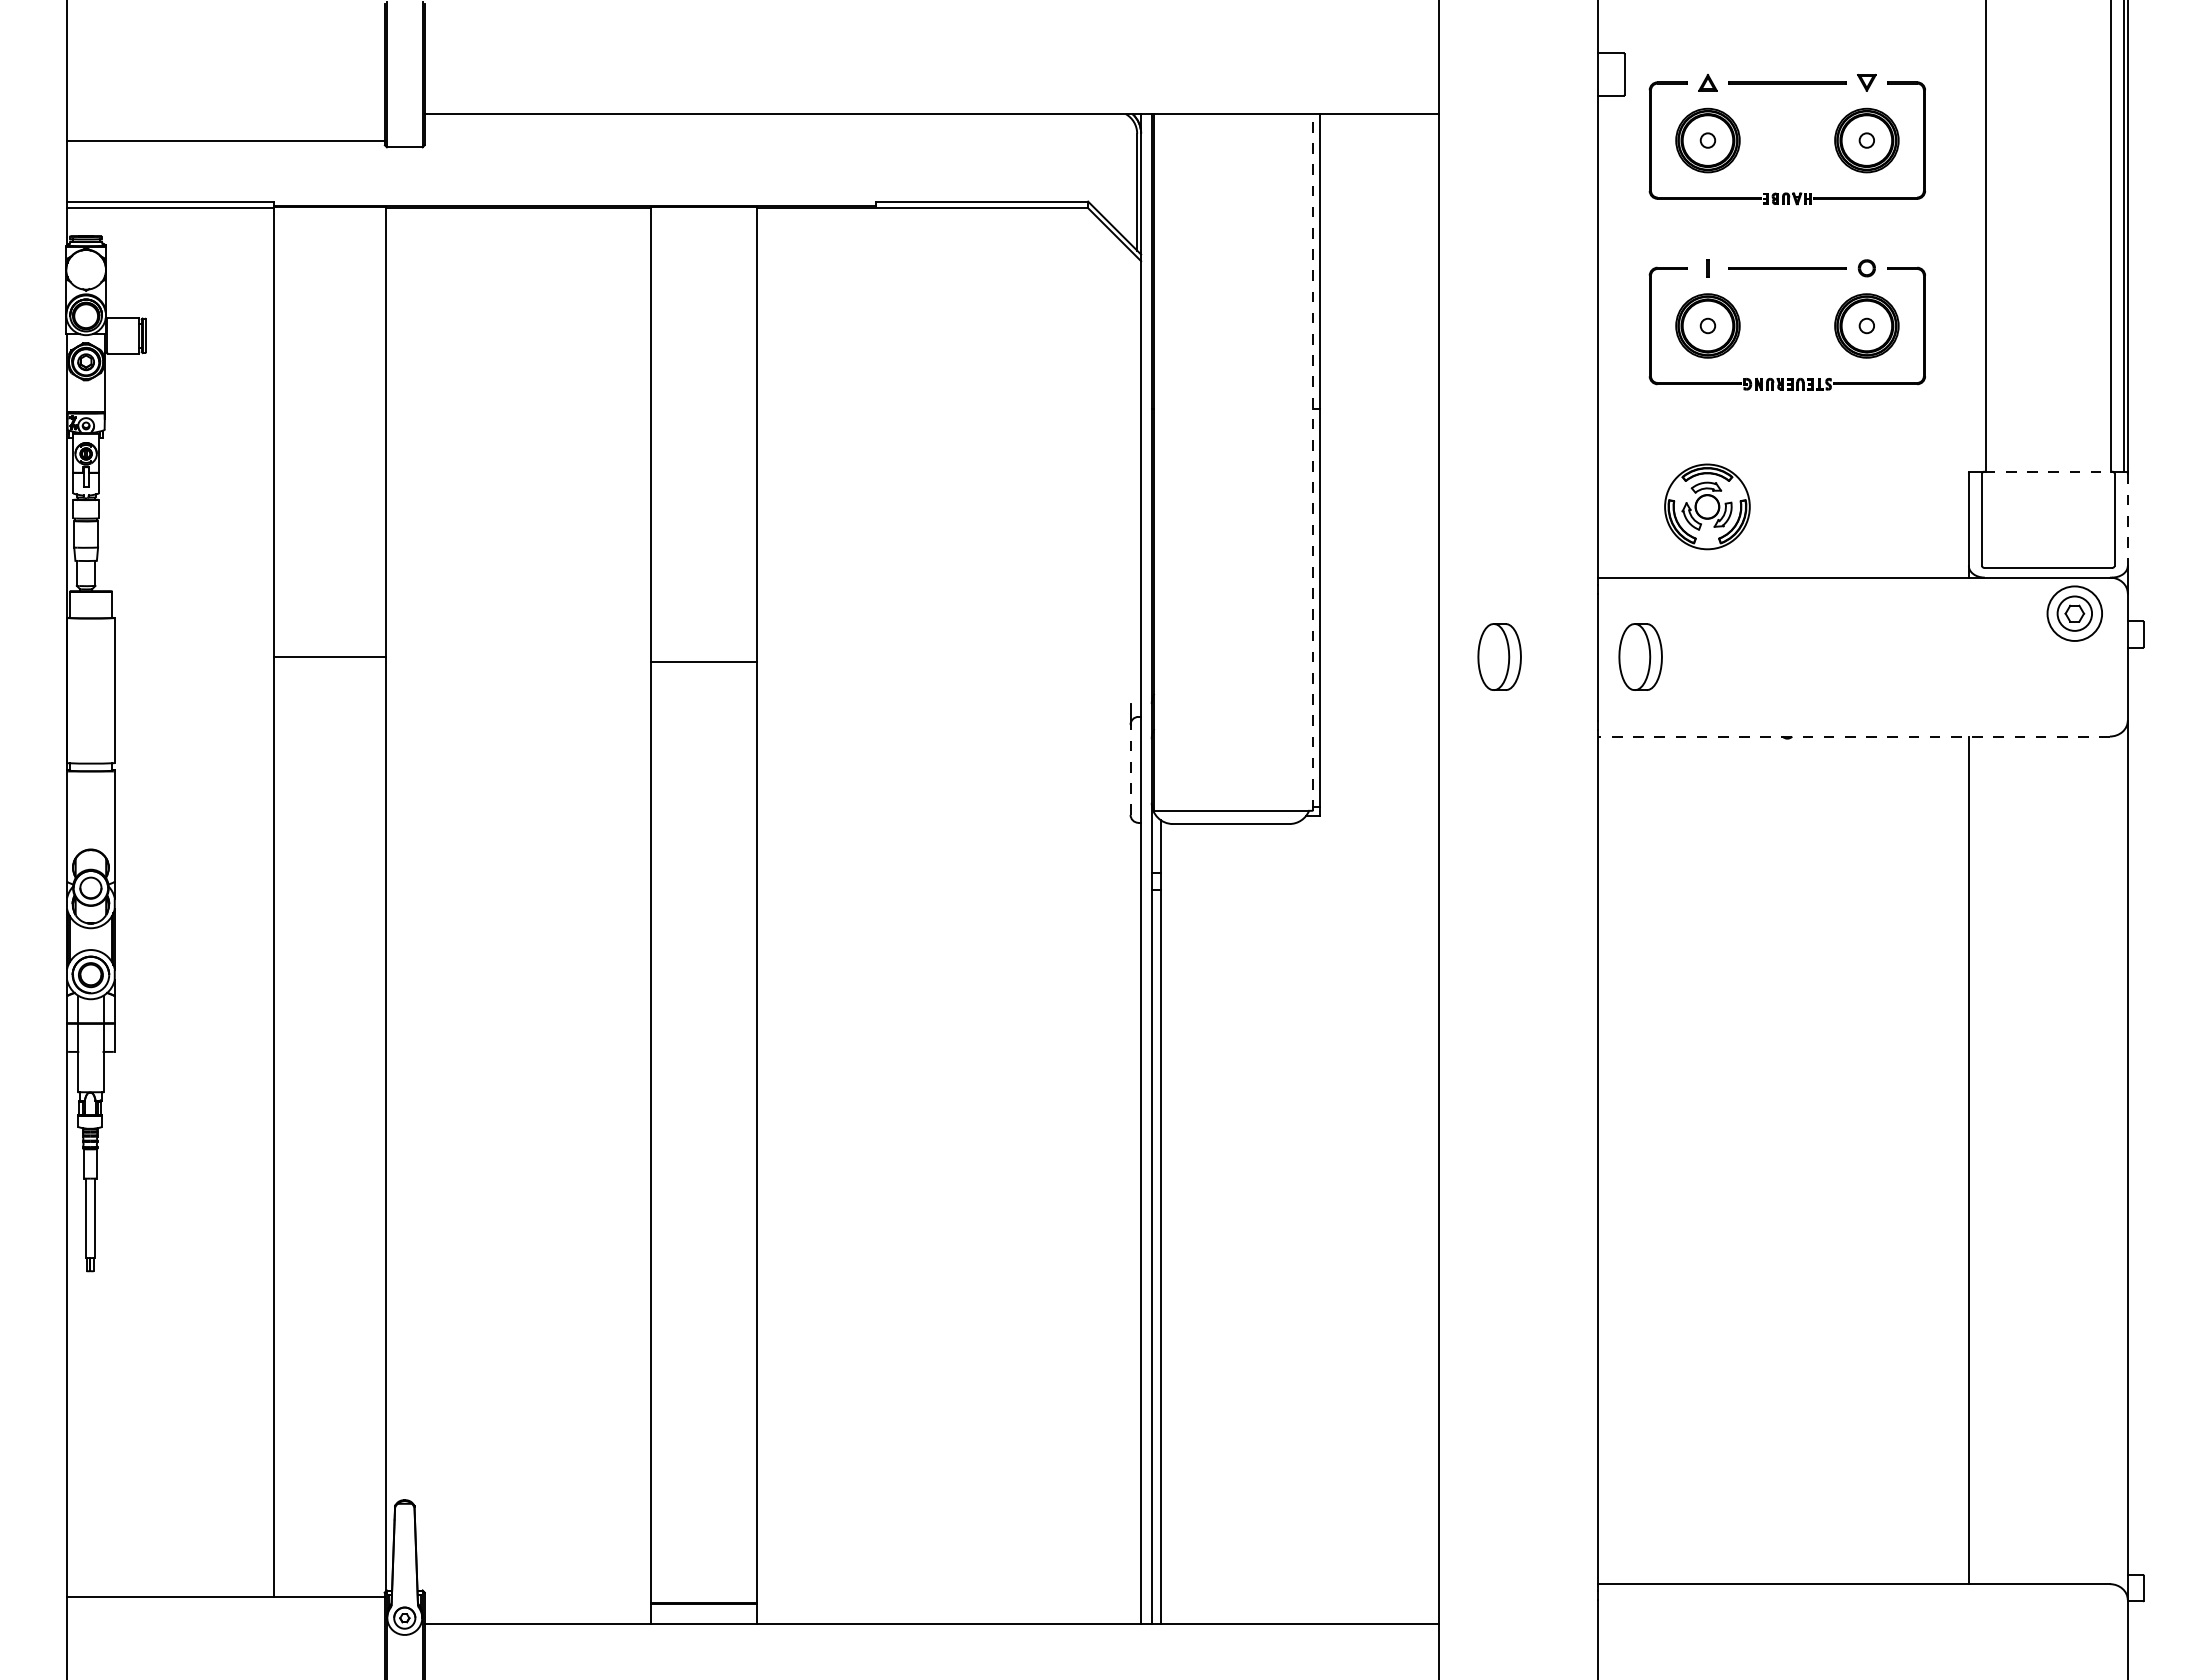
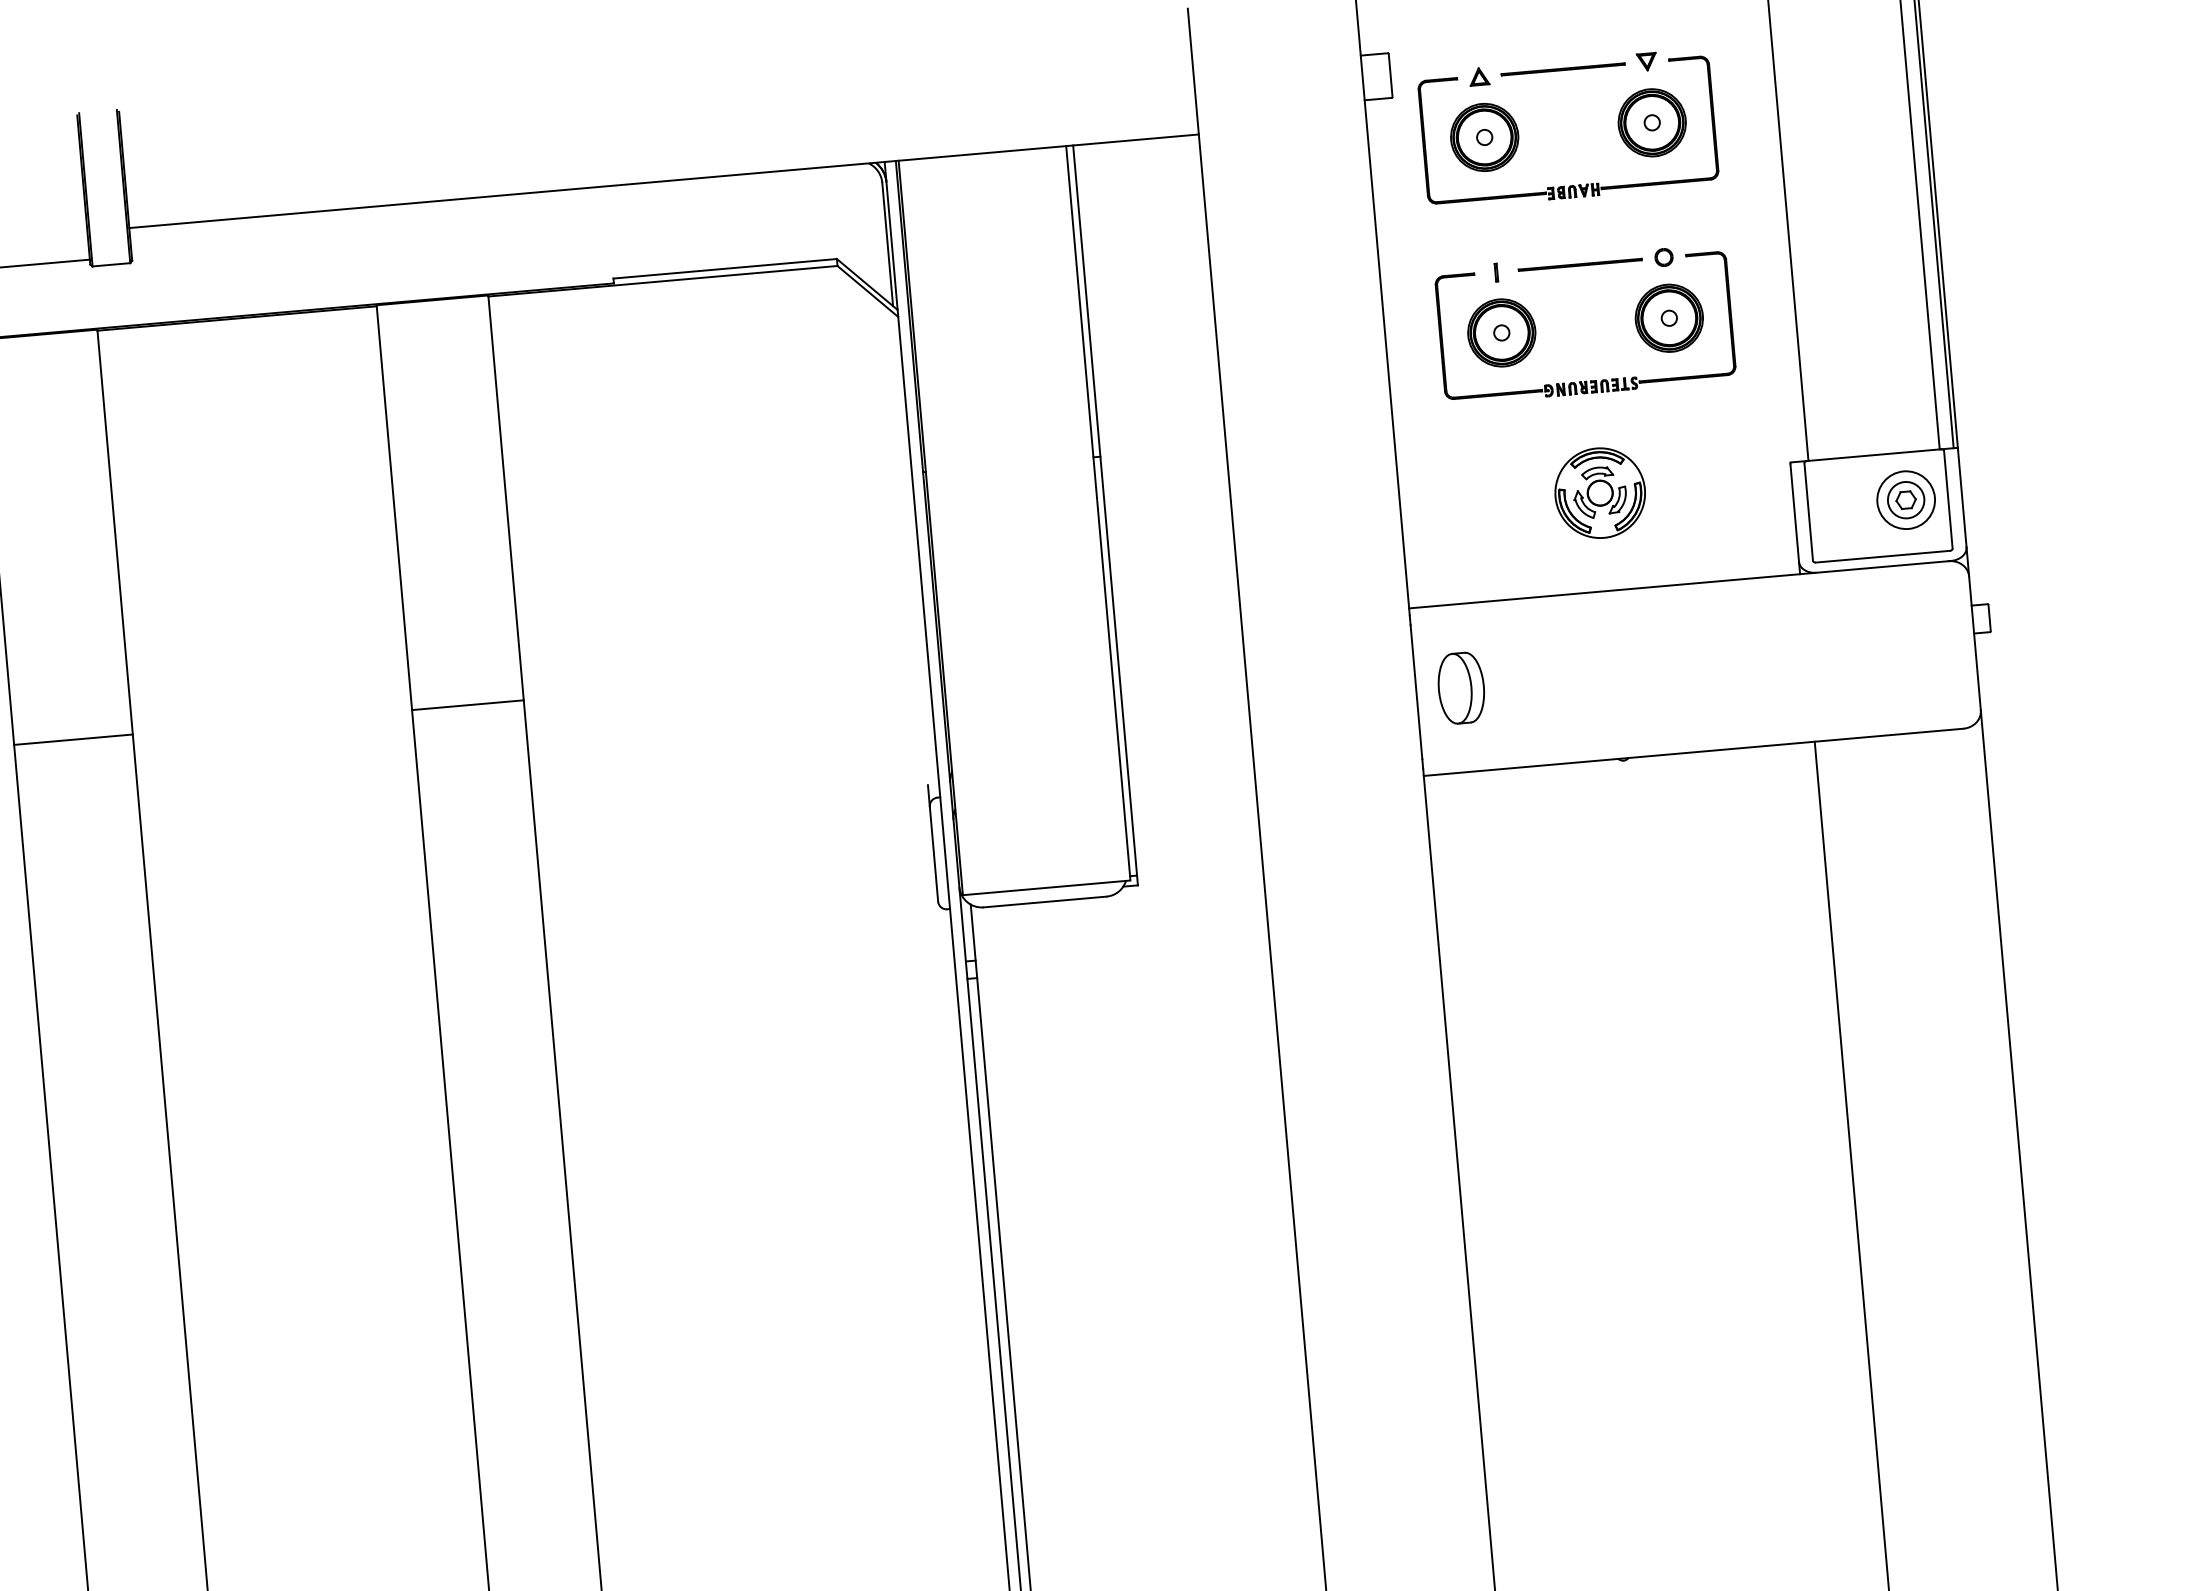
line: (1313, 461) -> (1098, 512), dashed -> solid
line: (2048, 471) -> (1874, 454), dashed -> solid
part: (1707, 506) -> (1600, 492), moved
line: (2127, 520) -> (1962, 499), dashed -> solid
part: (2074, 613) -> (1905, 500), moved
part: (1499, 656) -> (1312, 700), removed
line: (329, 657) -> (73, 740), moved
line: (704, 662) -> (468, 705), moved
line: (1853, 736) -> (1693, 752), dashed -> solid
line: (1130, 769) -> (933, 853), dashed -> solid

